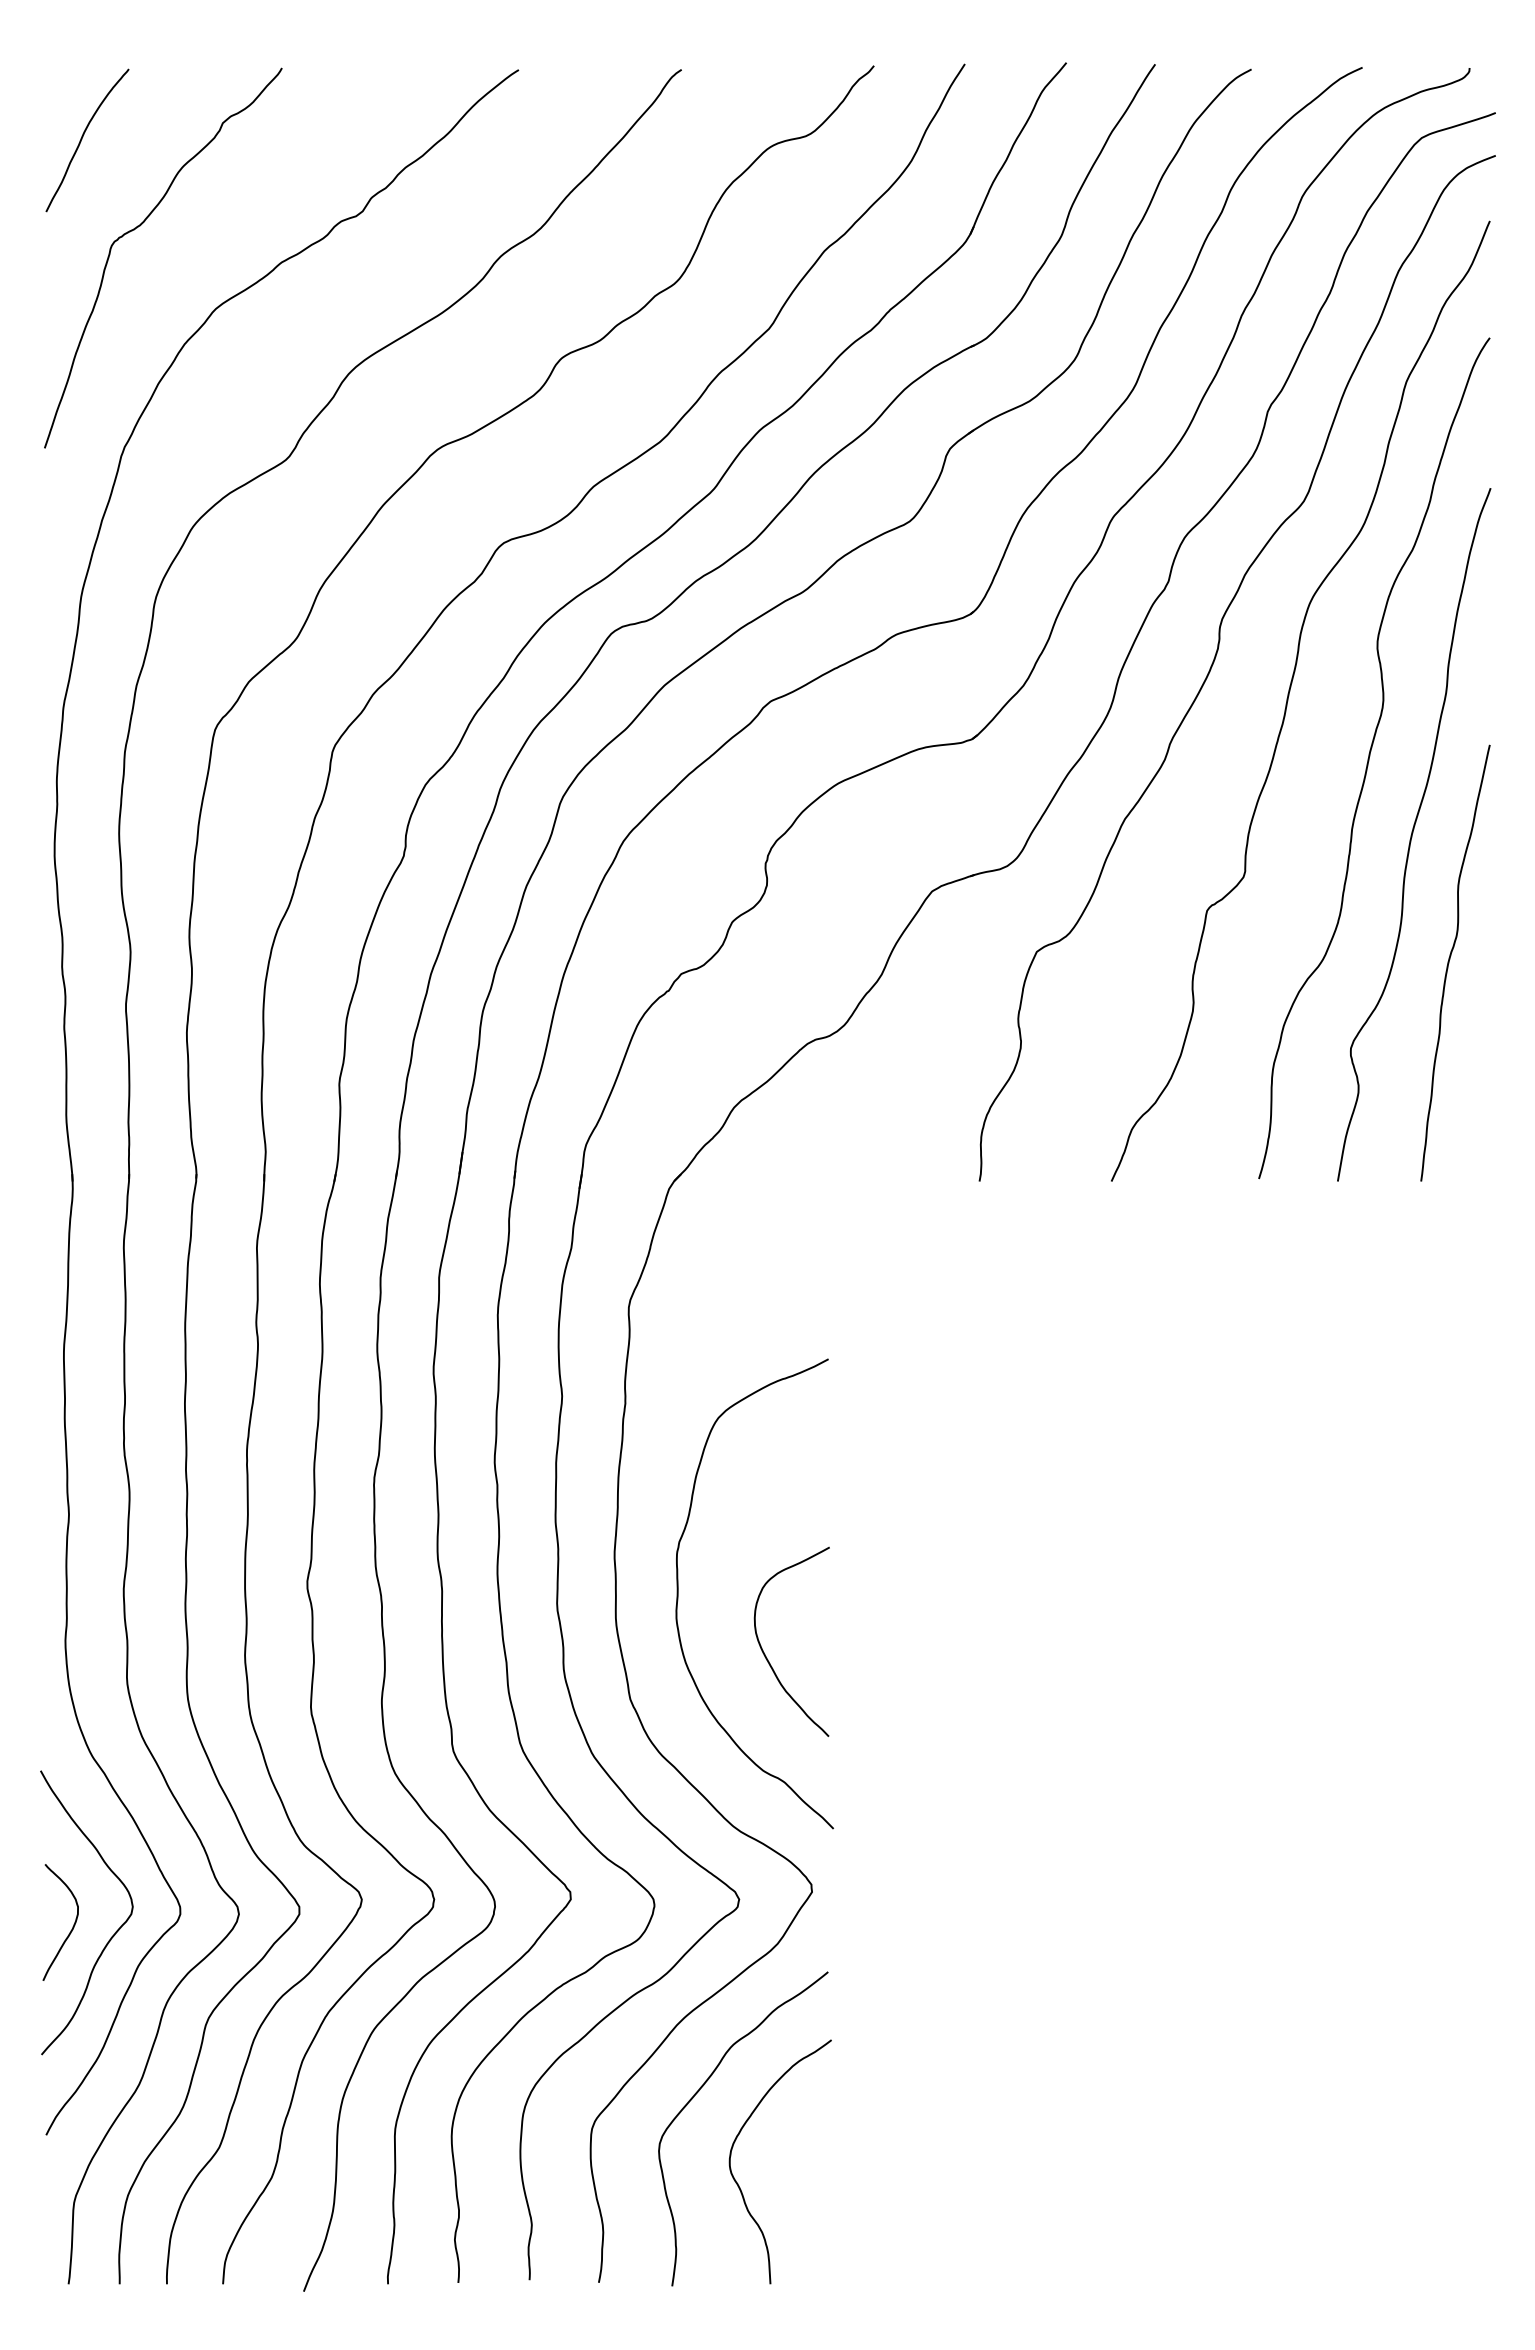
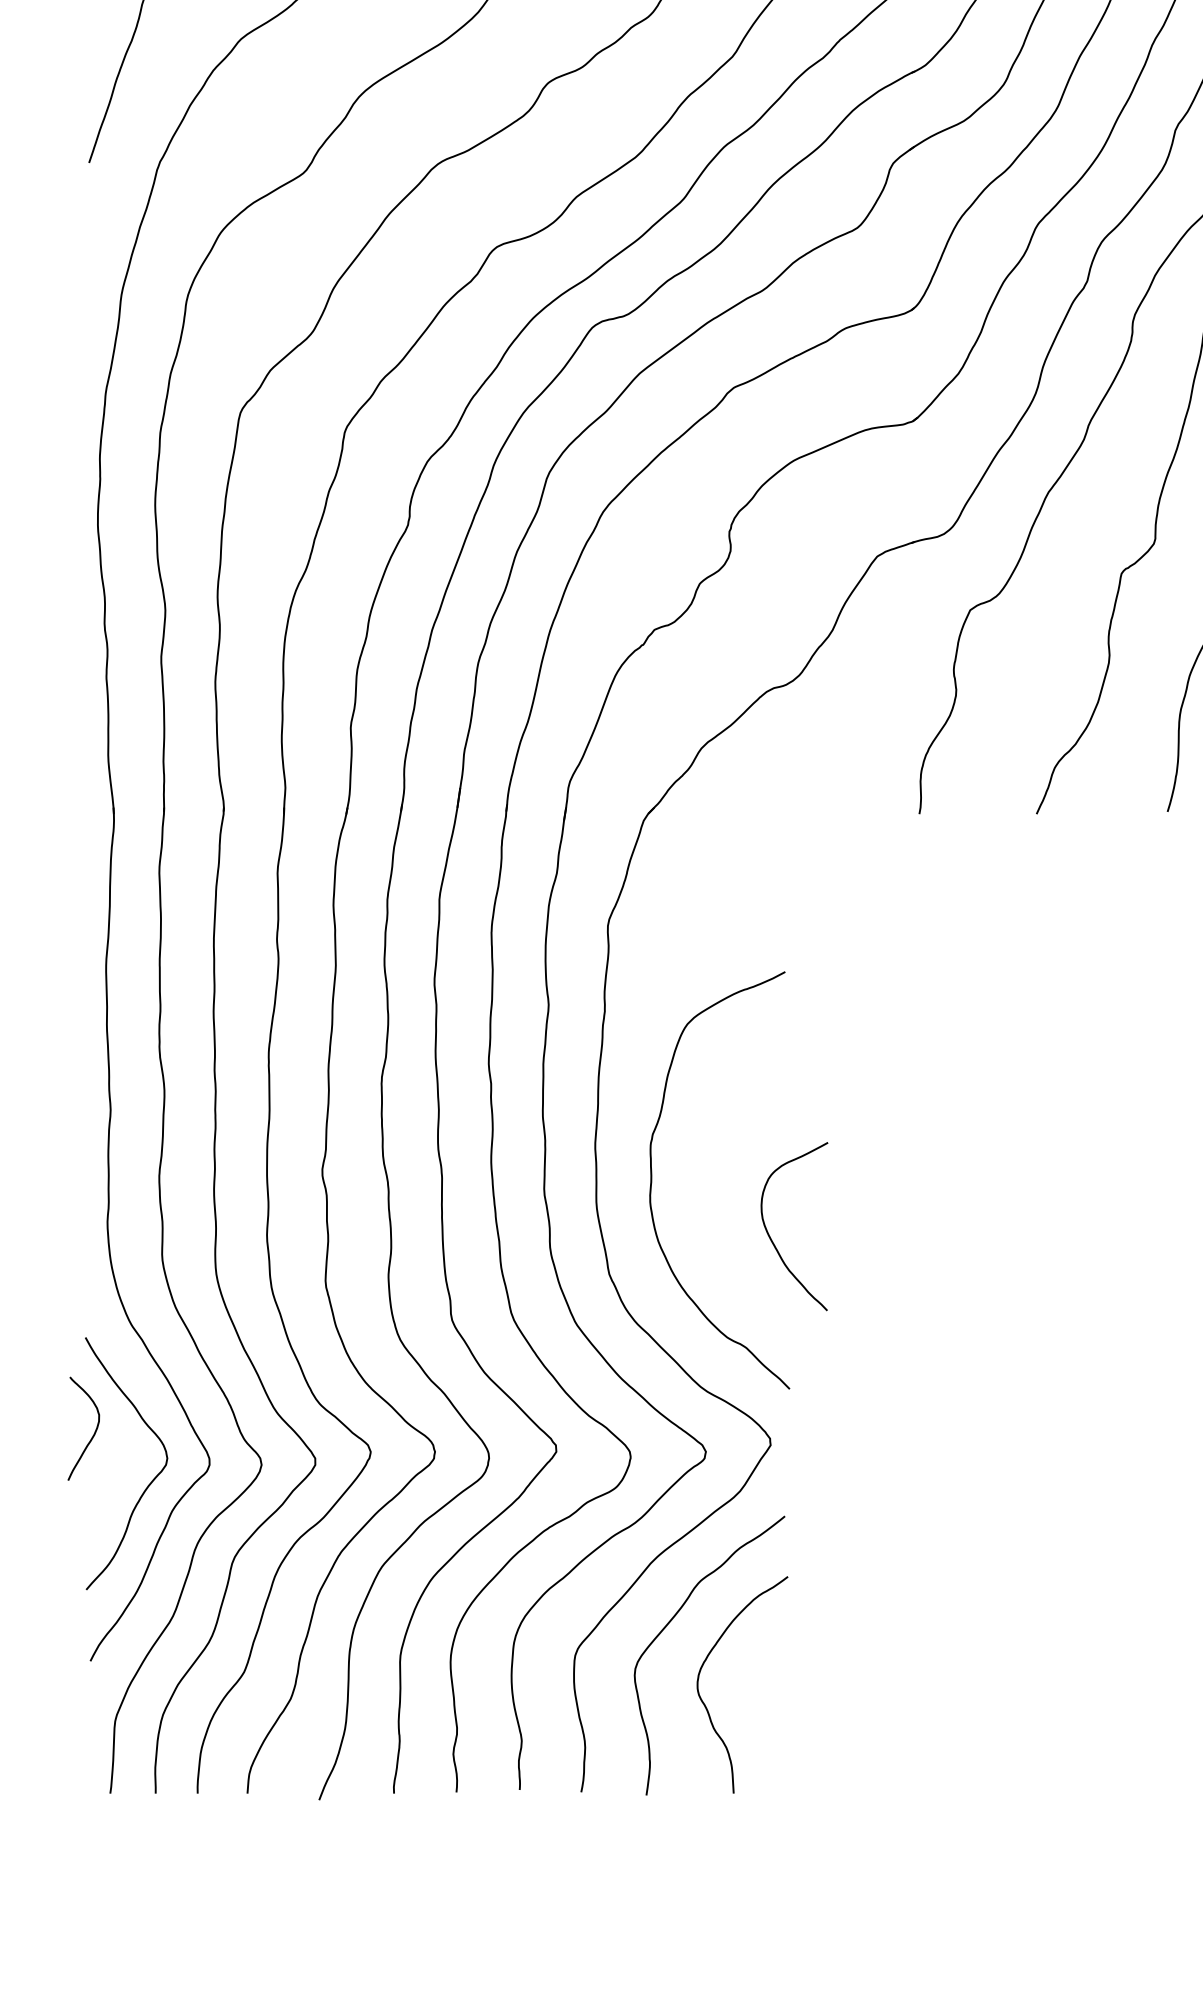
curve: (765, 1654) -> (771, 1237), moved
curve: (72, 1926) -> (94, 1432), moved

